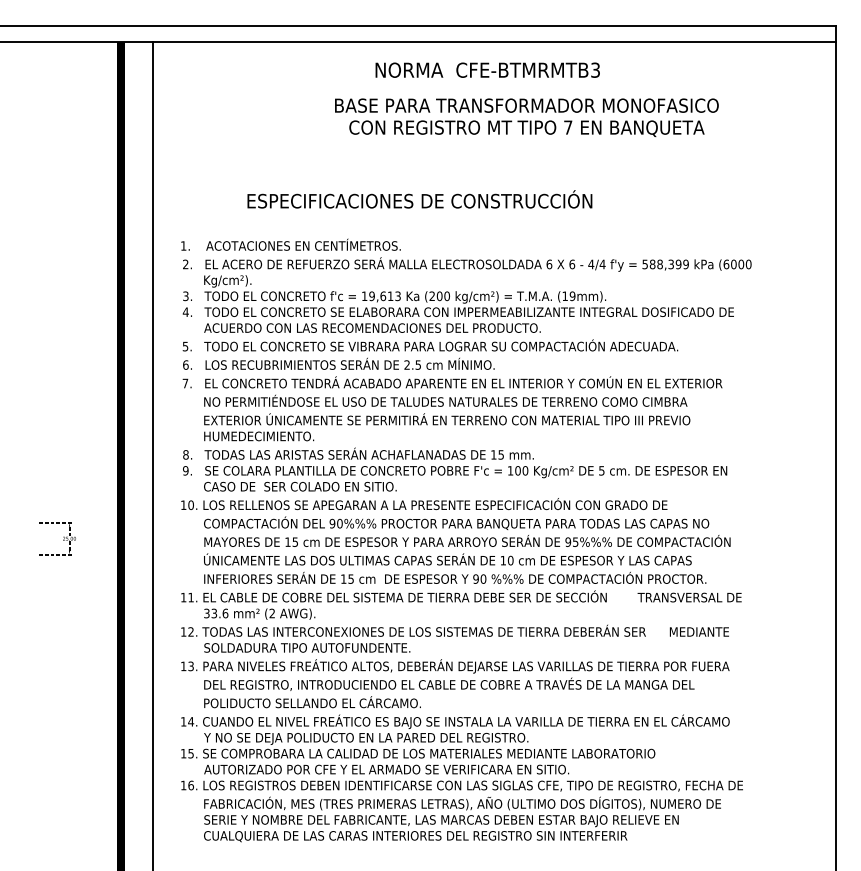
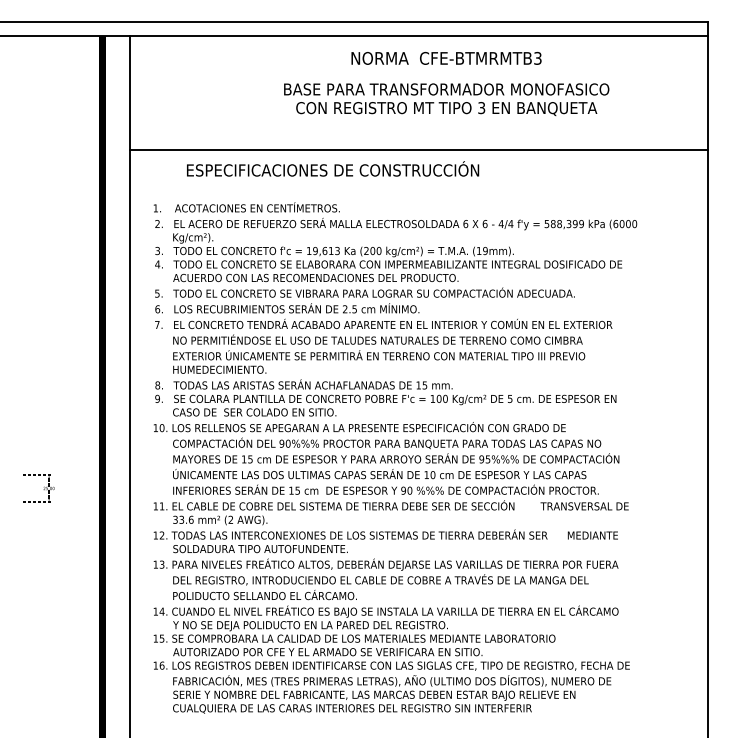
text: (487, 70) -> (446, 58), moved
text: (567, 128) -> (481, 108), 7 -> 3
line: (493, 177) -> (418, 150), added
text: (420, 198) -> (333, 168), moved
part: (57, 538) -> (38, 488), moved

